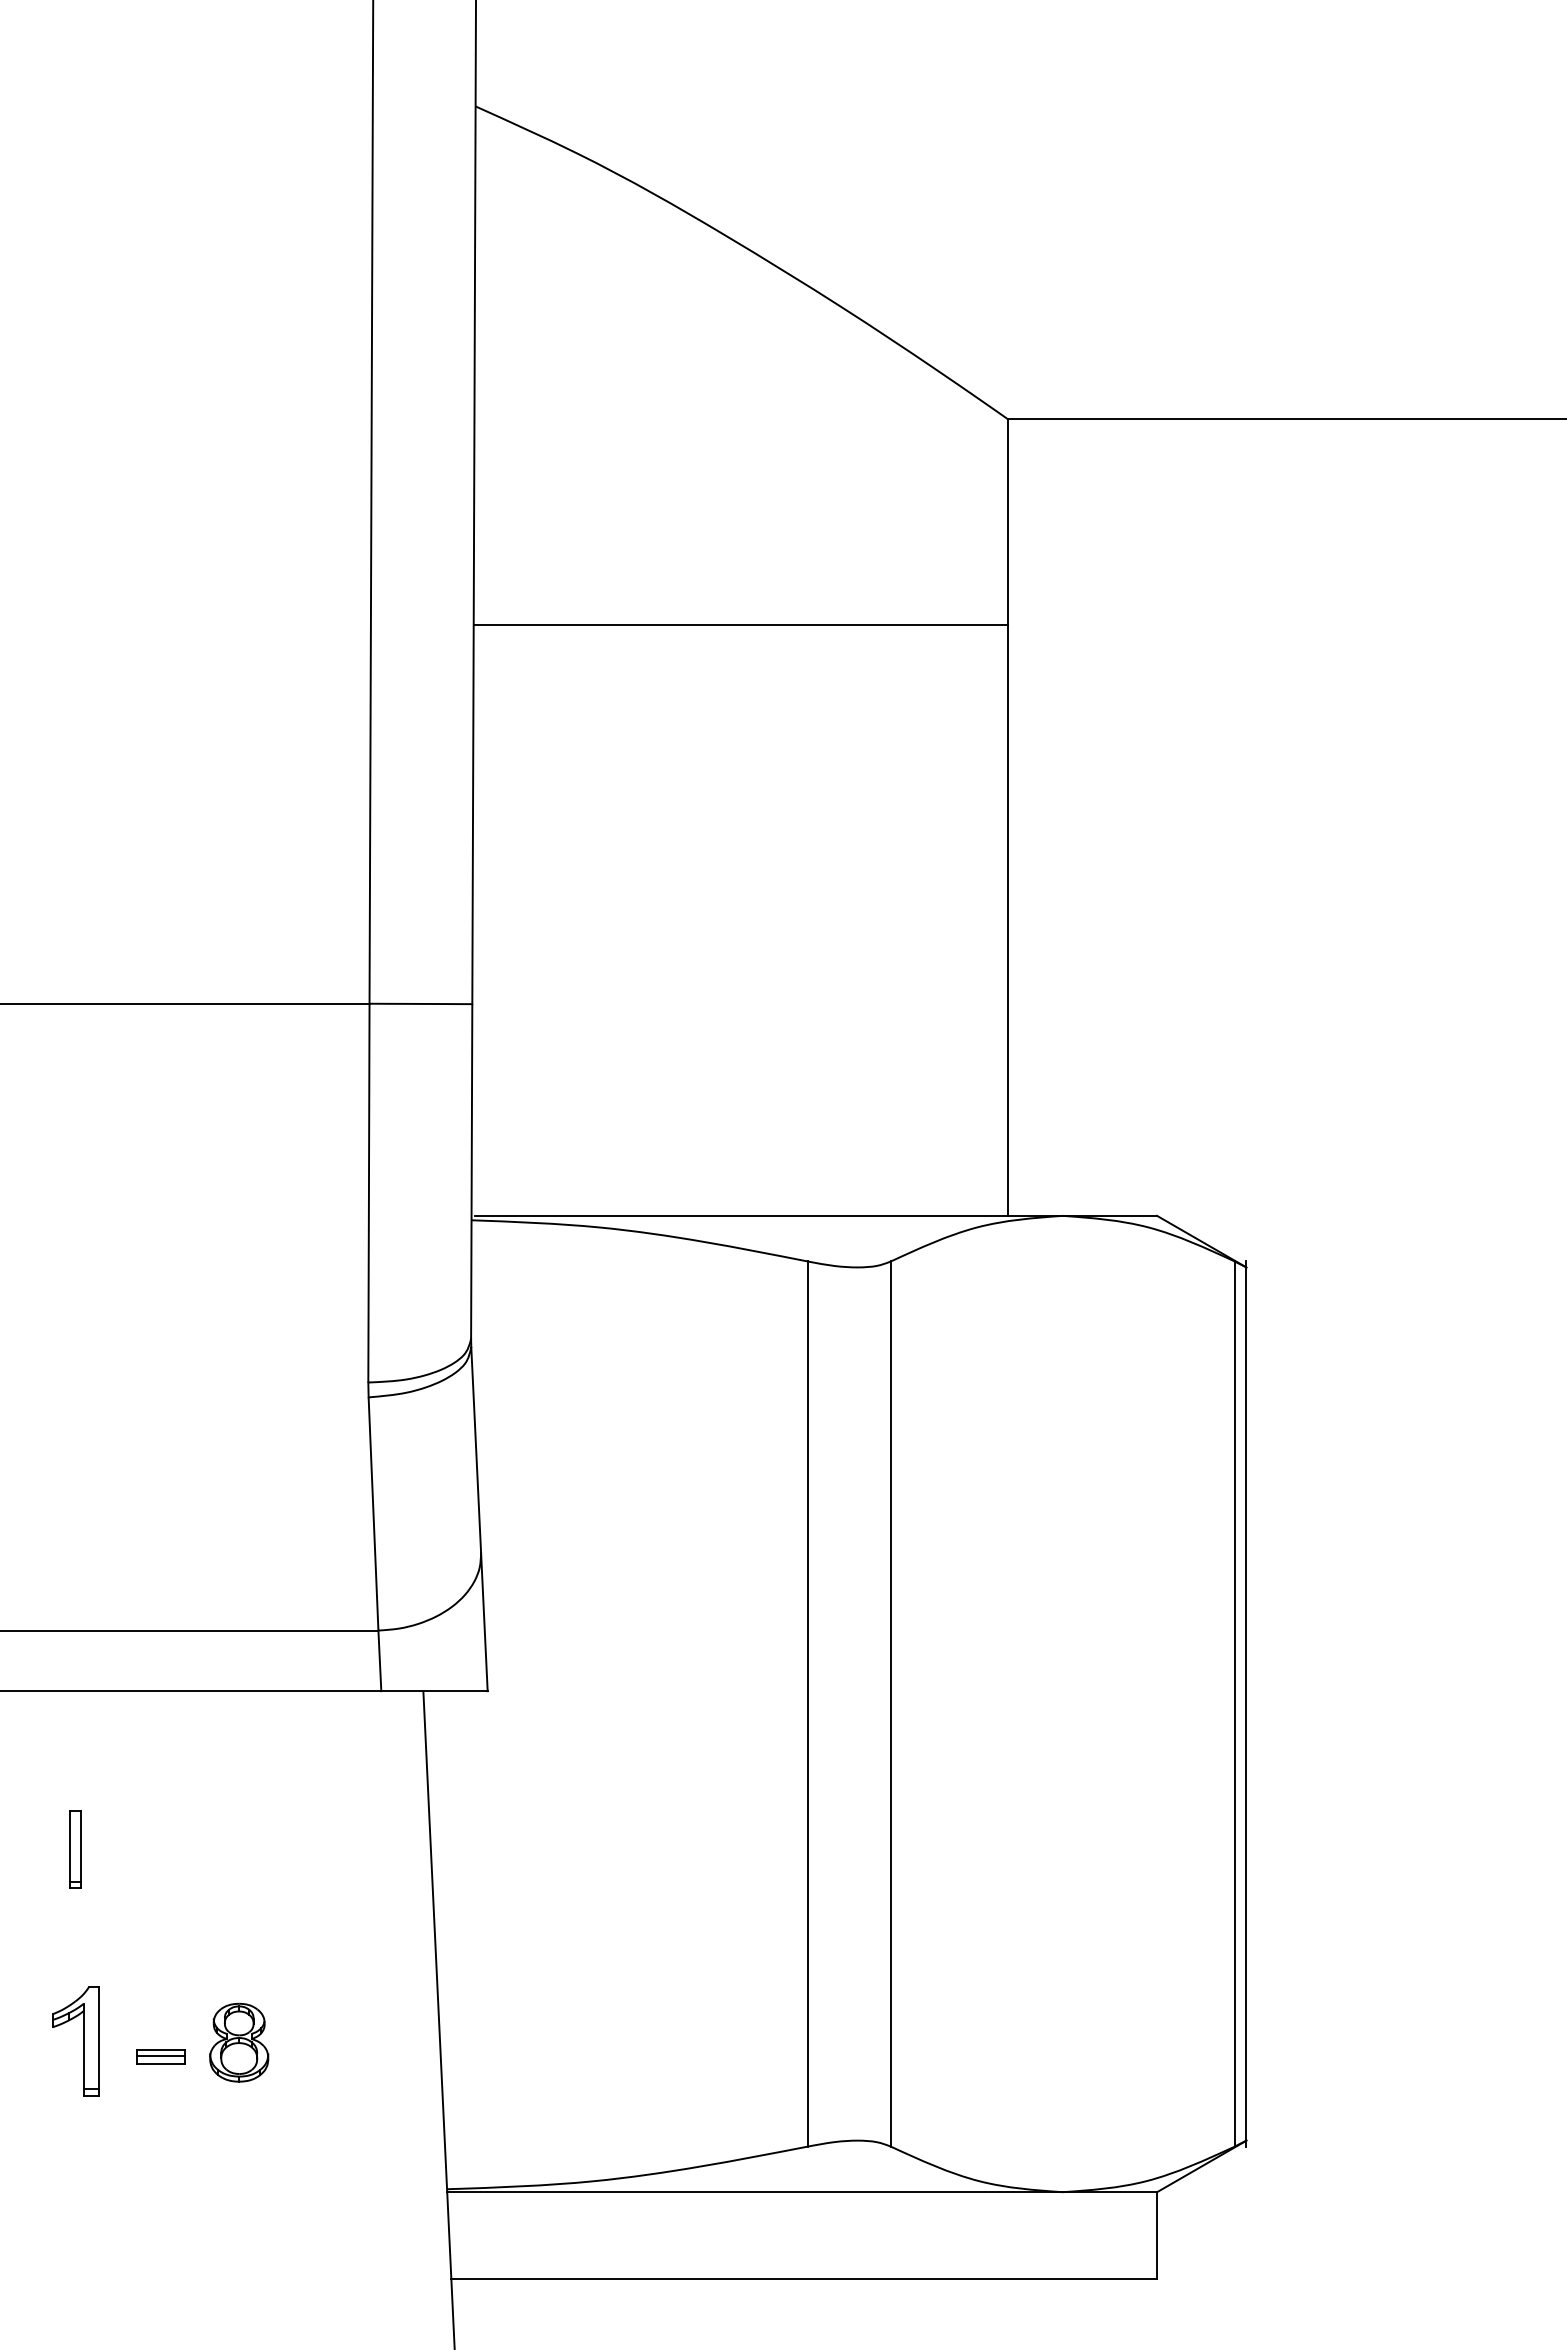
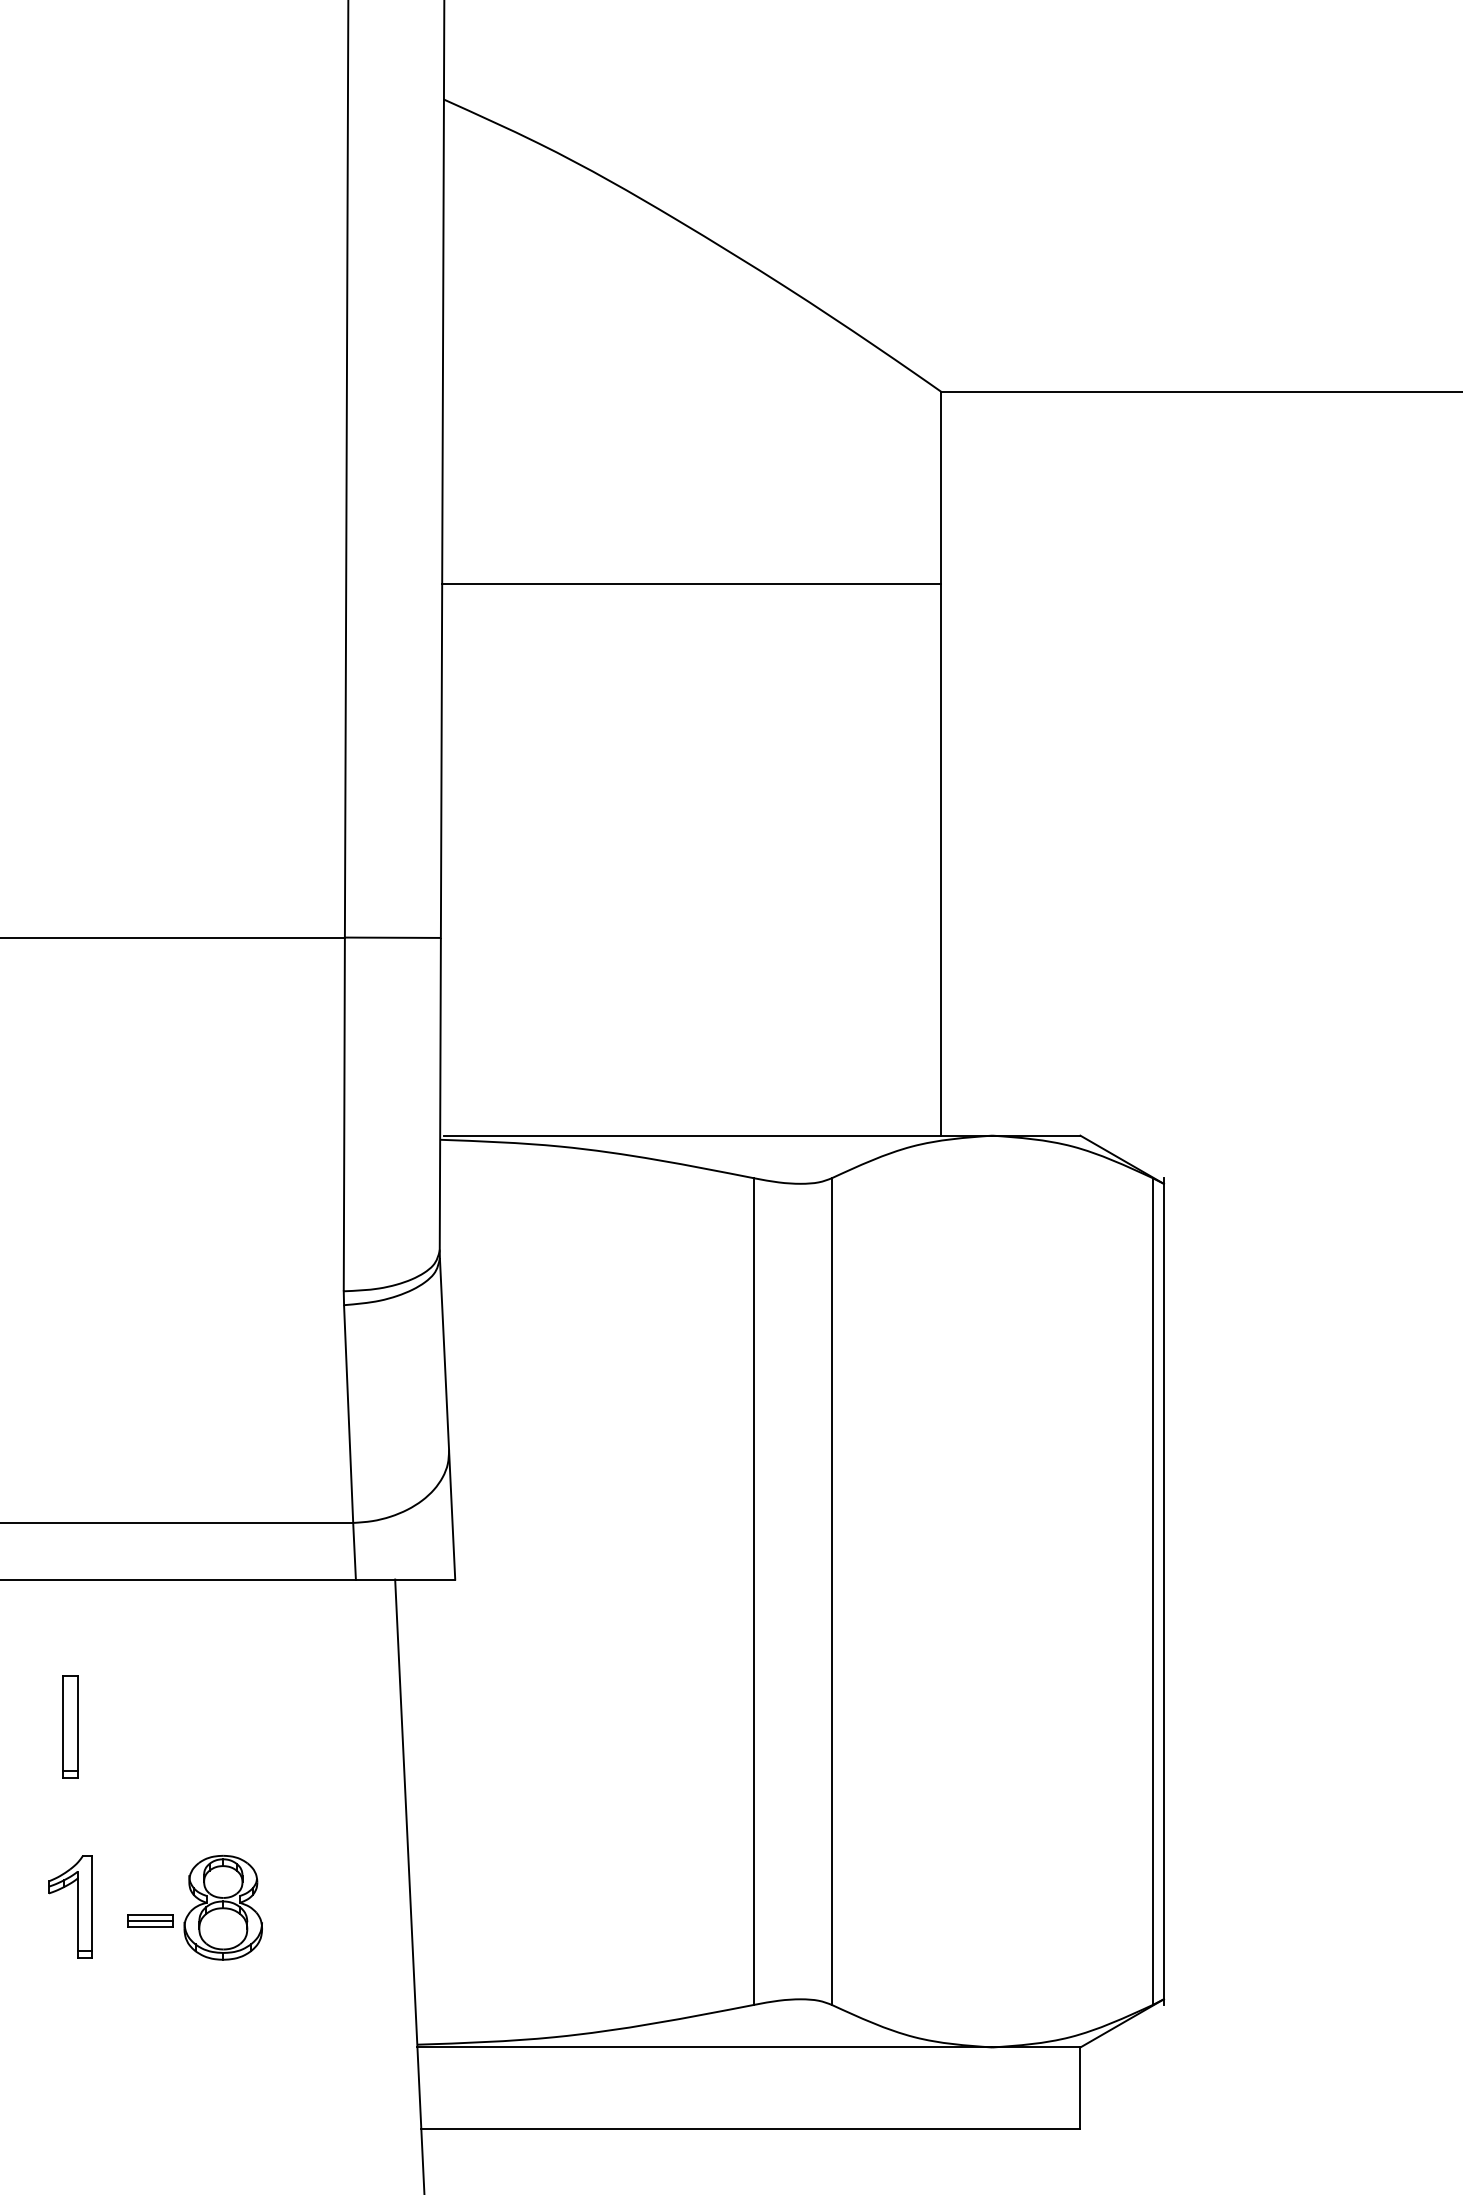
part: (75, 1849) -> (70, 1727), size x1.43
part: (238, 2042) -> (222, 1907), size x1.43

